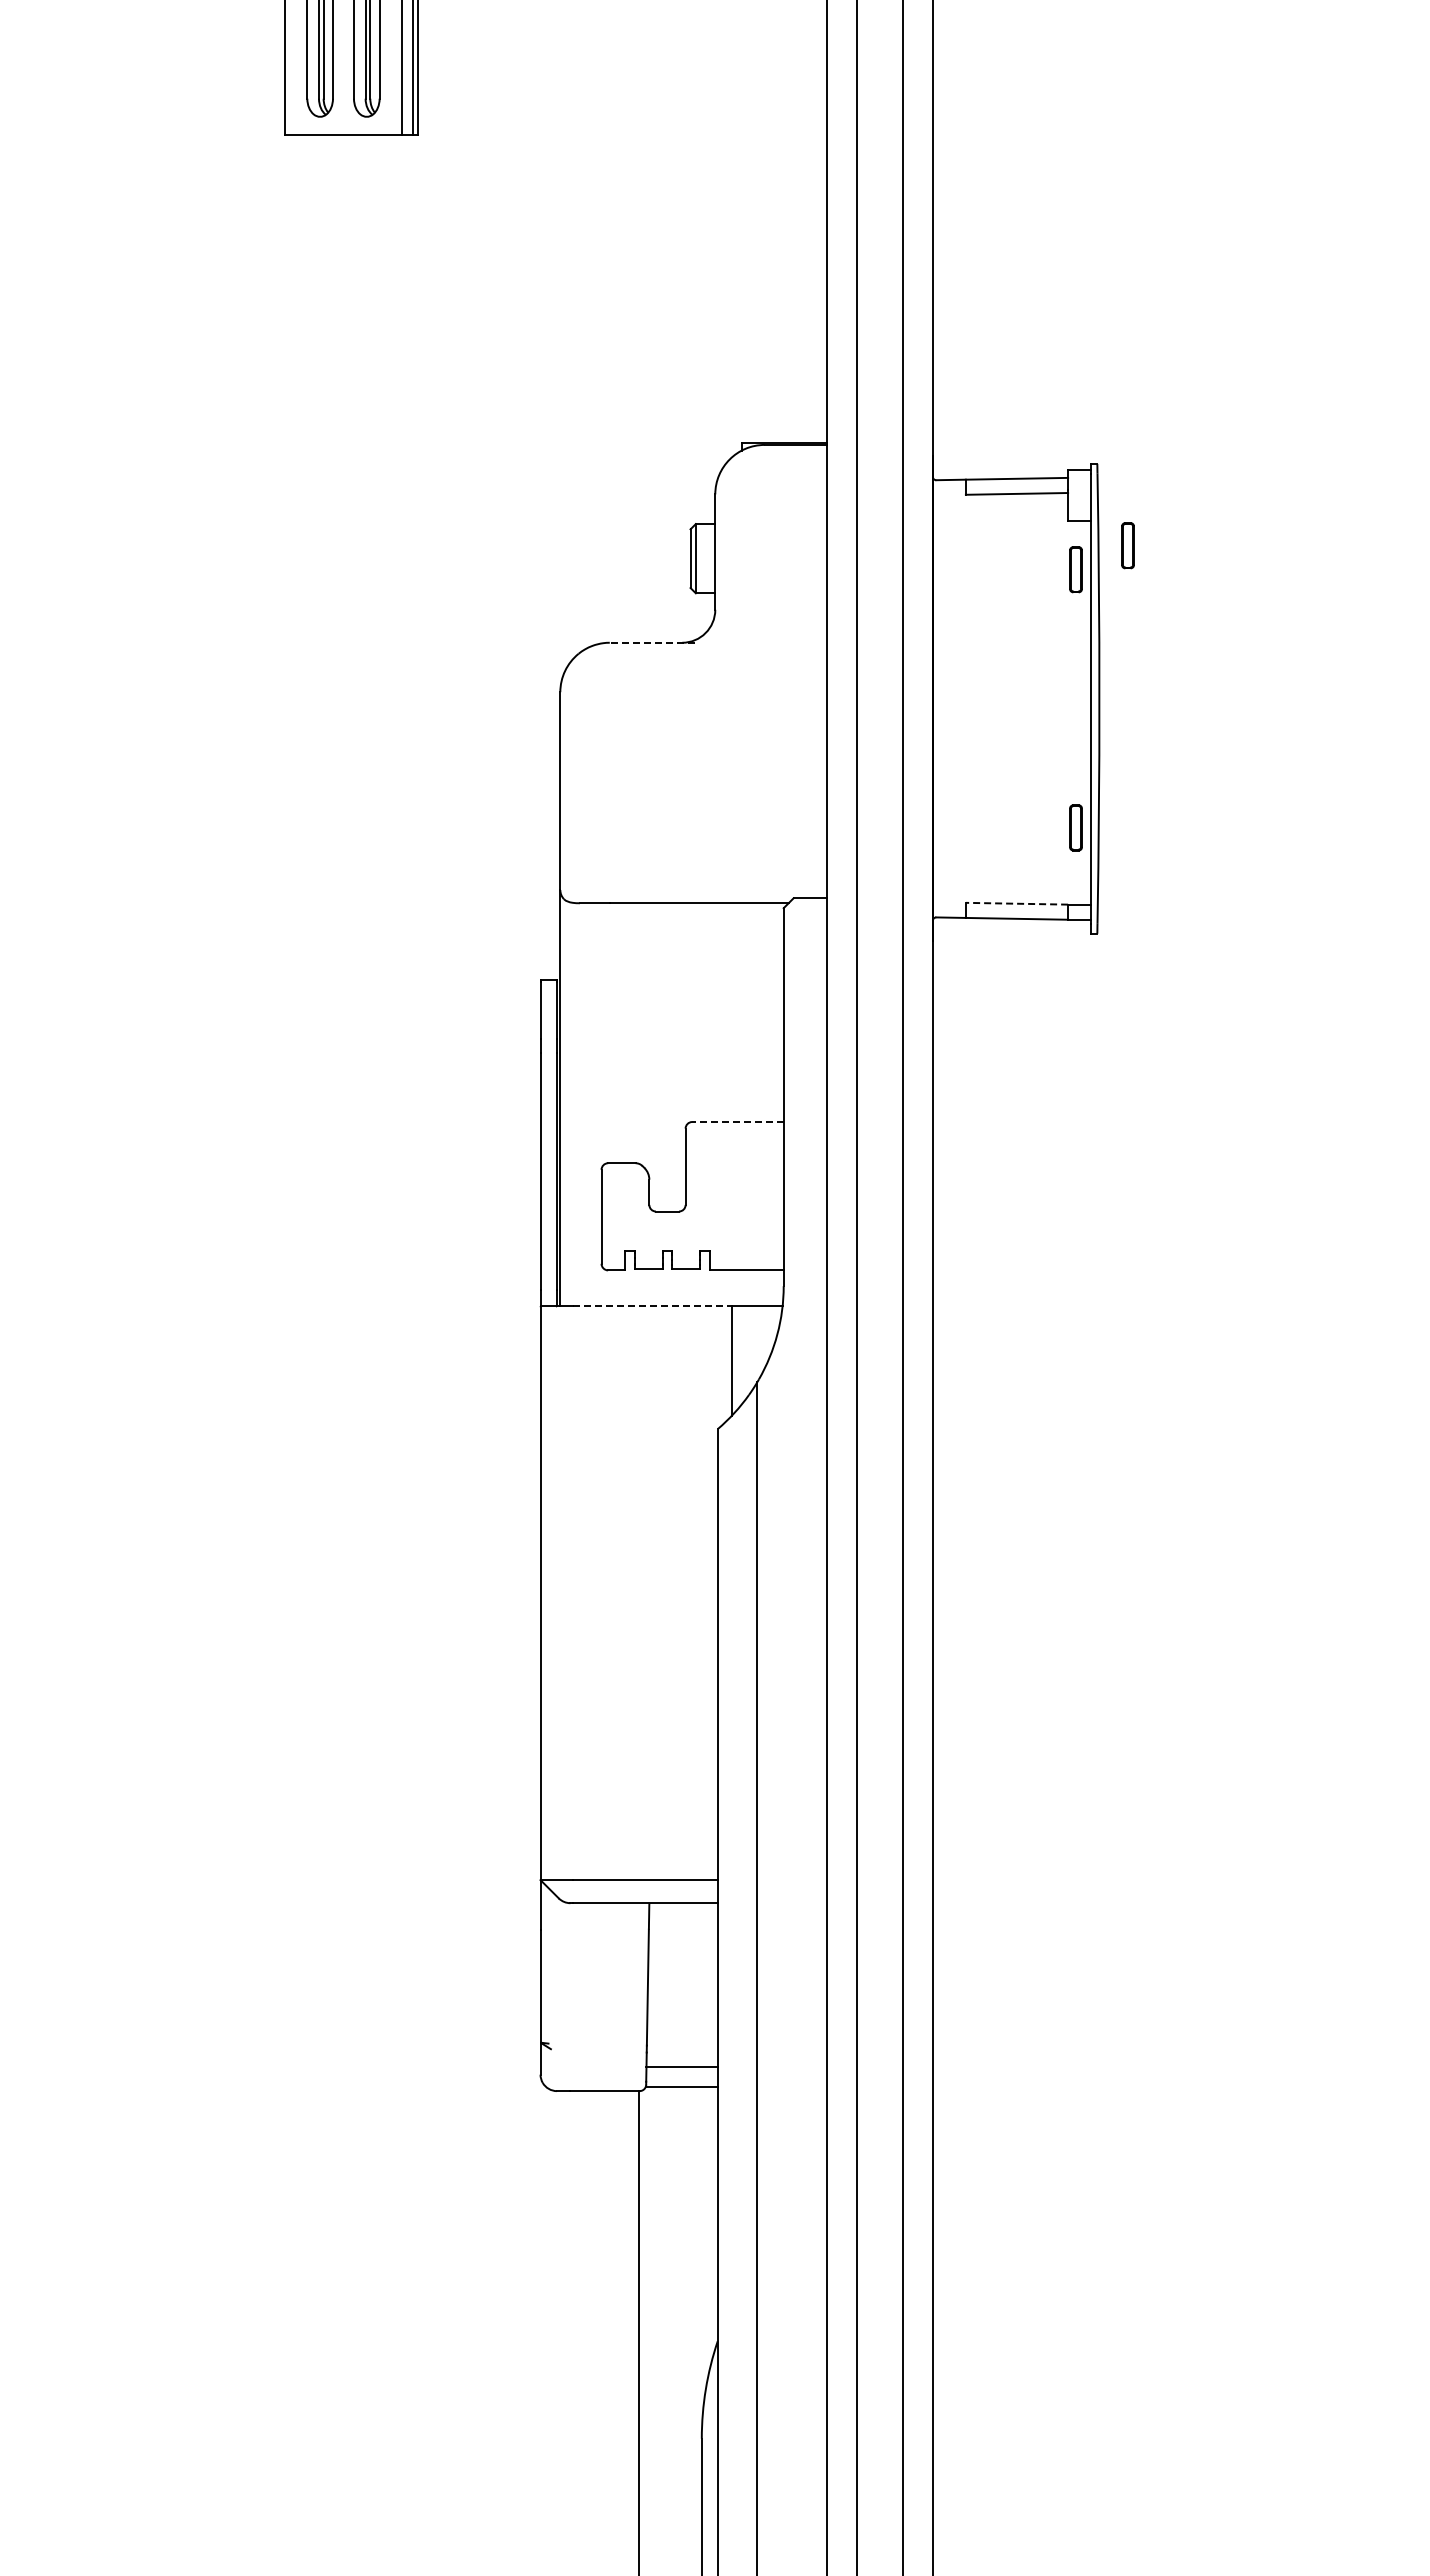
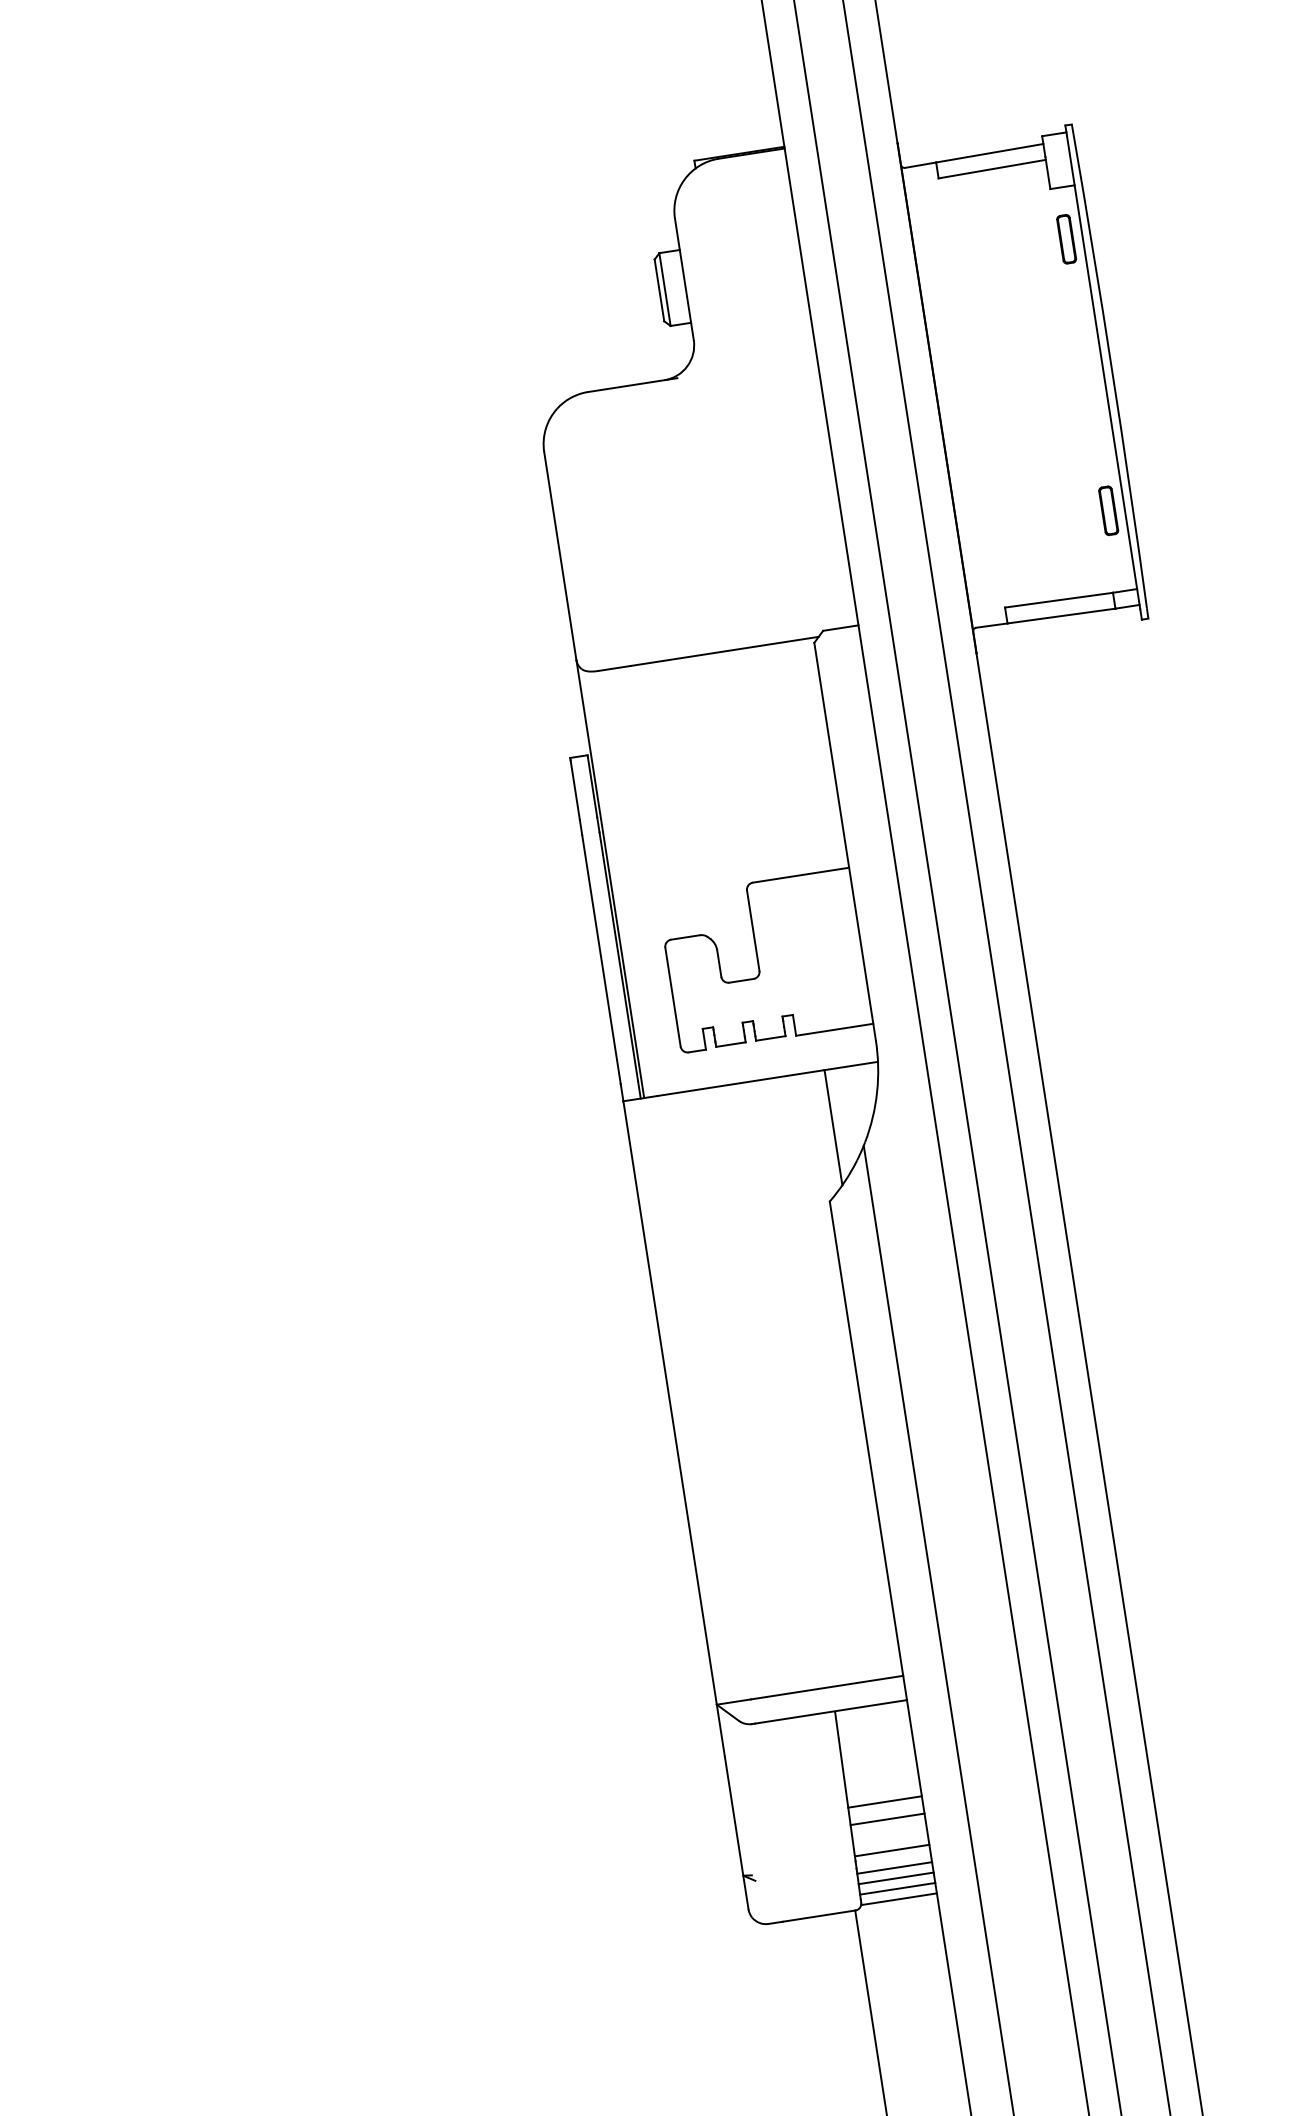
part: (1127, 545) -> (1116, 205), removed
line: (651, 642) -> (632, 384), dashed -> solid
line: (1016, 903) -> (1058, 600), dashed -> solid
line: (737, 1122) -> (800, 875), dashed -> solid
line: (652, 1306) -> (741, 1083), dashed -> solid
line: (682, 1994) -> (884, 1801), added
line: (682, 2011) -> (887, 1819), added
line: (681, 2040) -> (891, 1850), added
line: (681, 2057) -> (893, 1868), added
line: (681, 2077) -> (897, 1889), added

